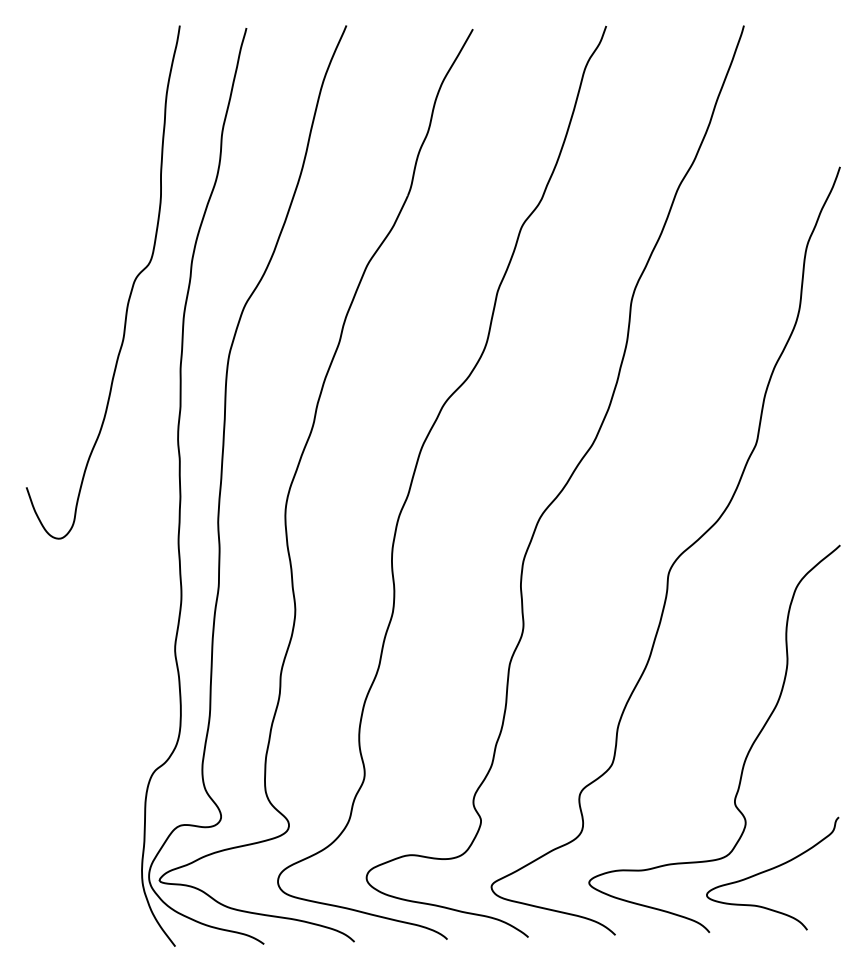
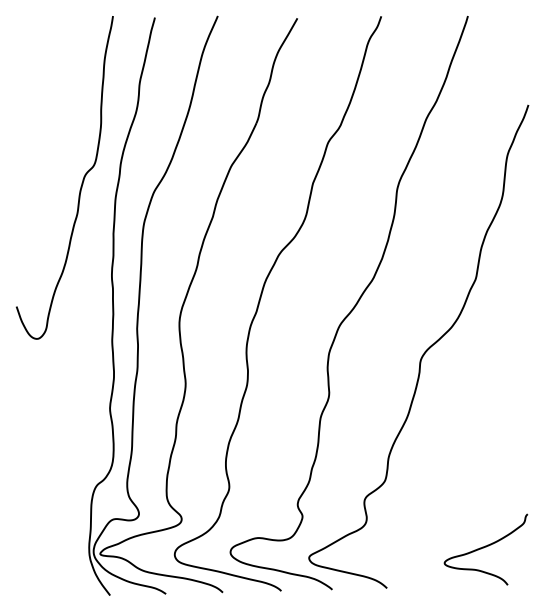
curve: (746, 752) -> (469, 473), removed

